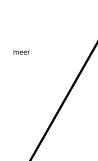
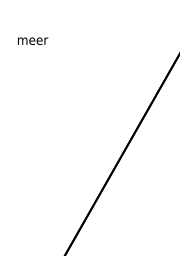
text: (21, 52) -> (32, 40), moved

